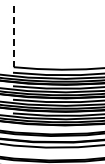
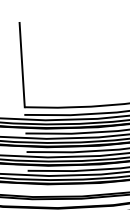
line: (13, 36) -> (21, 65), dashed -> solid

